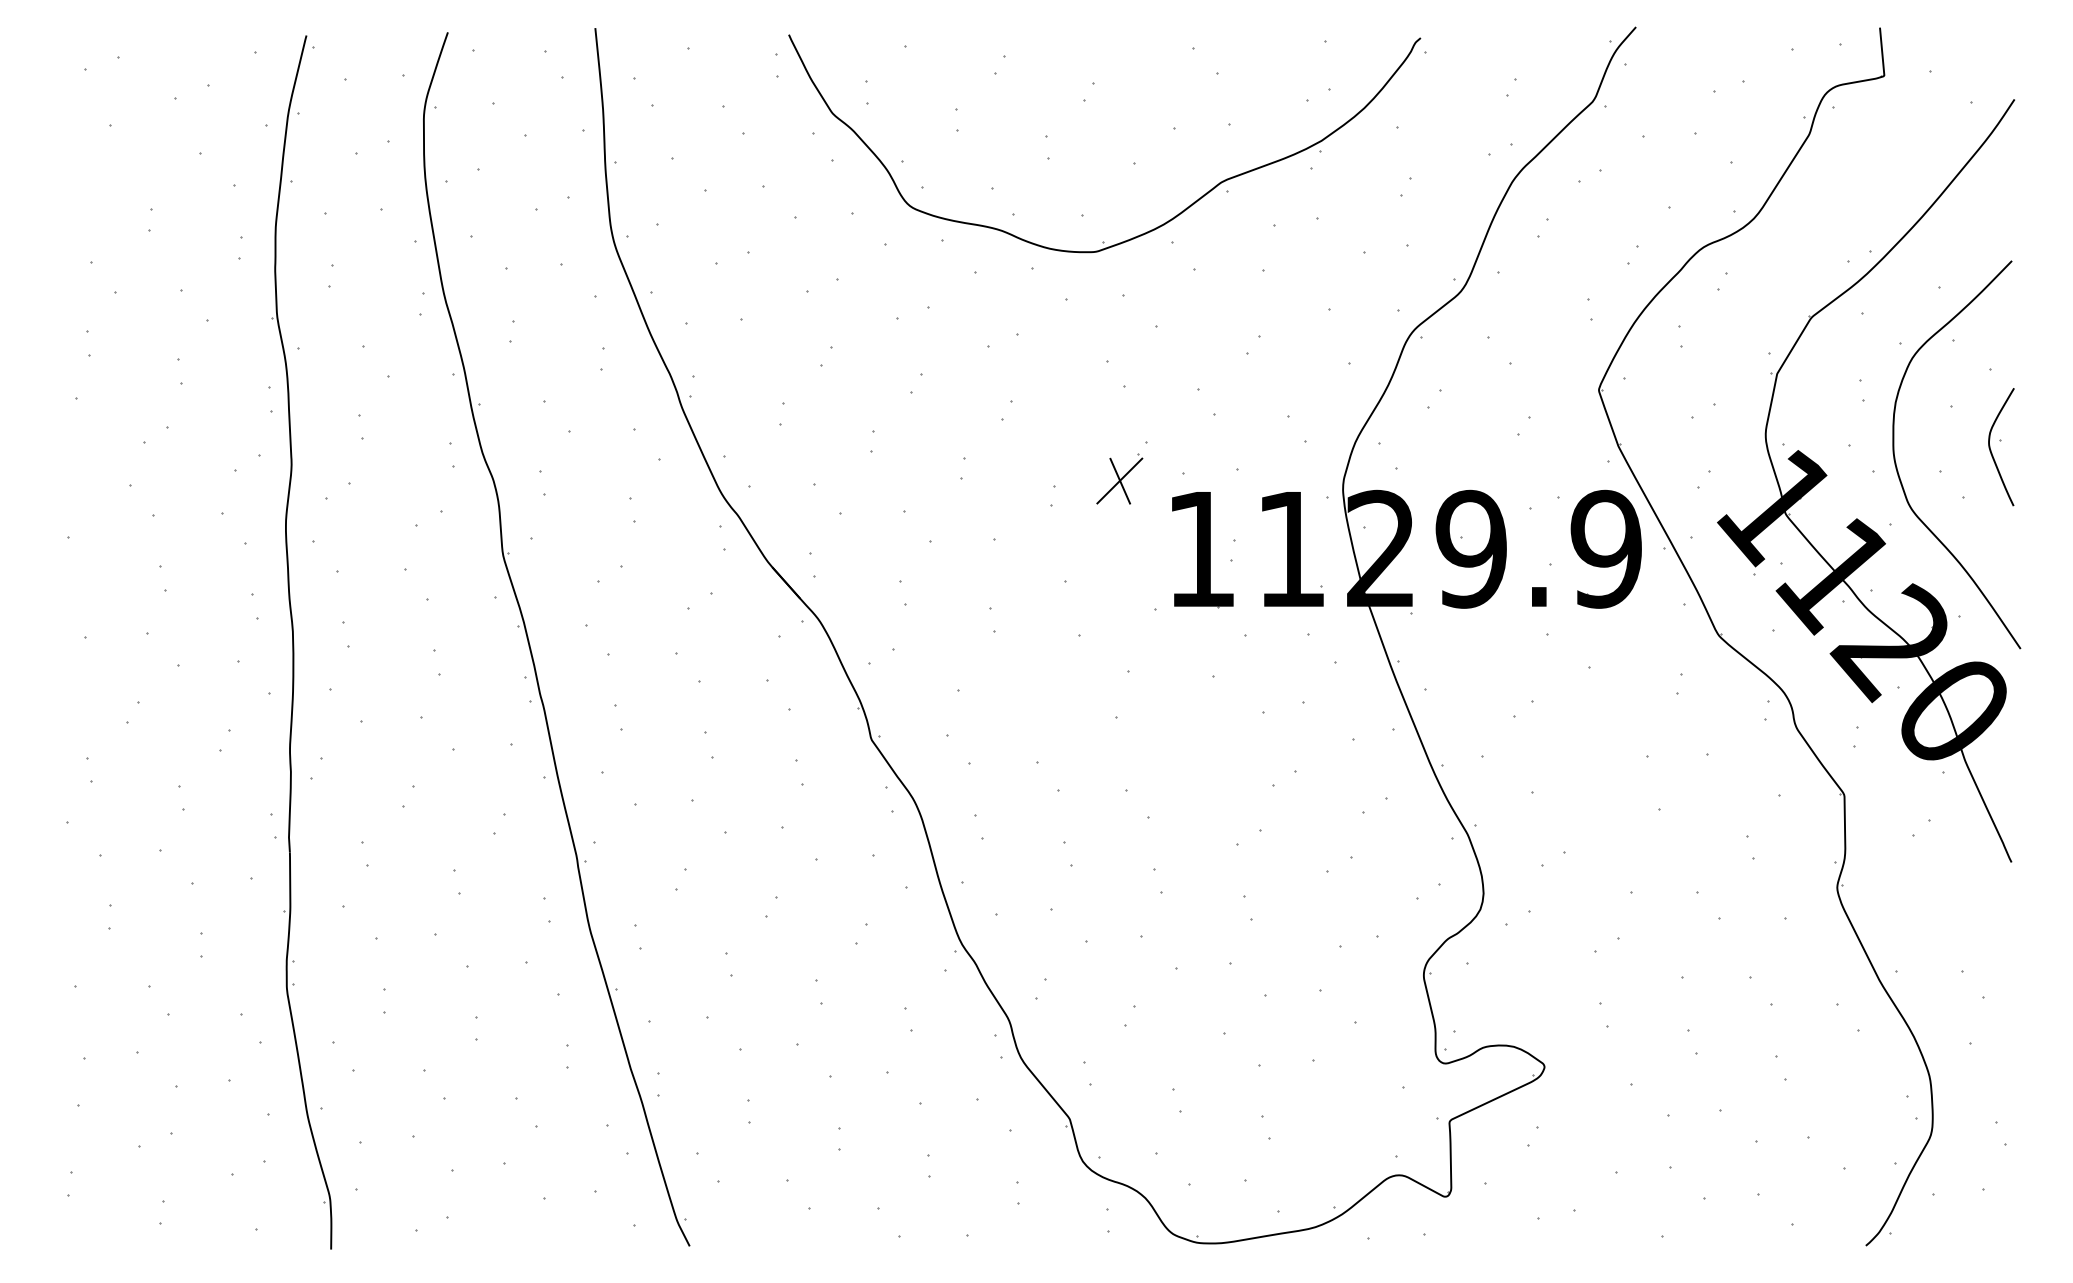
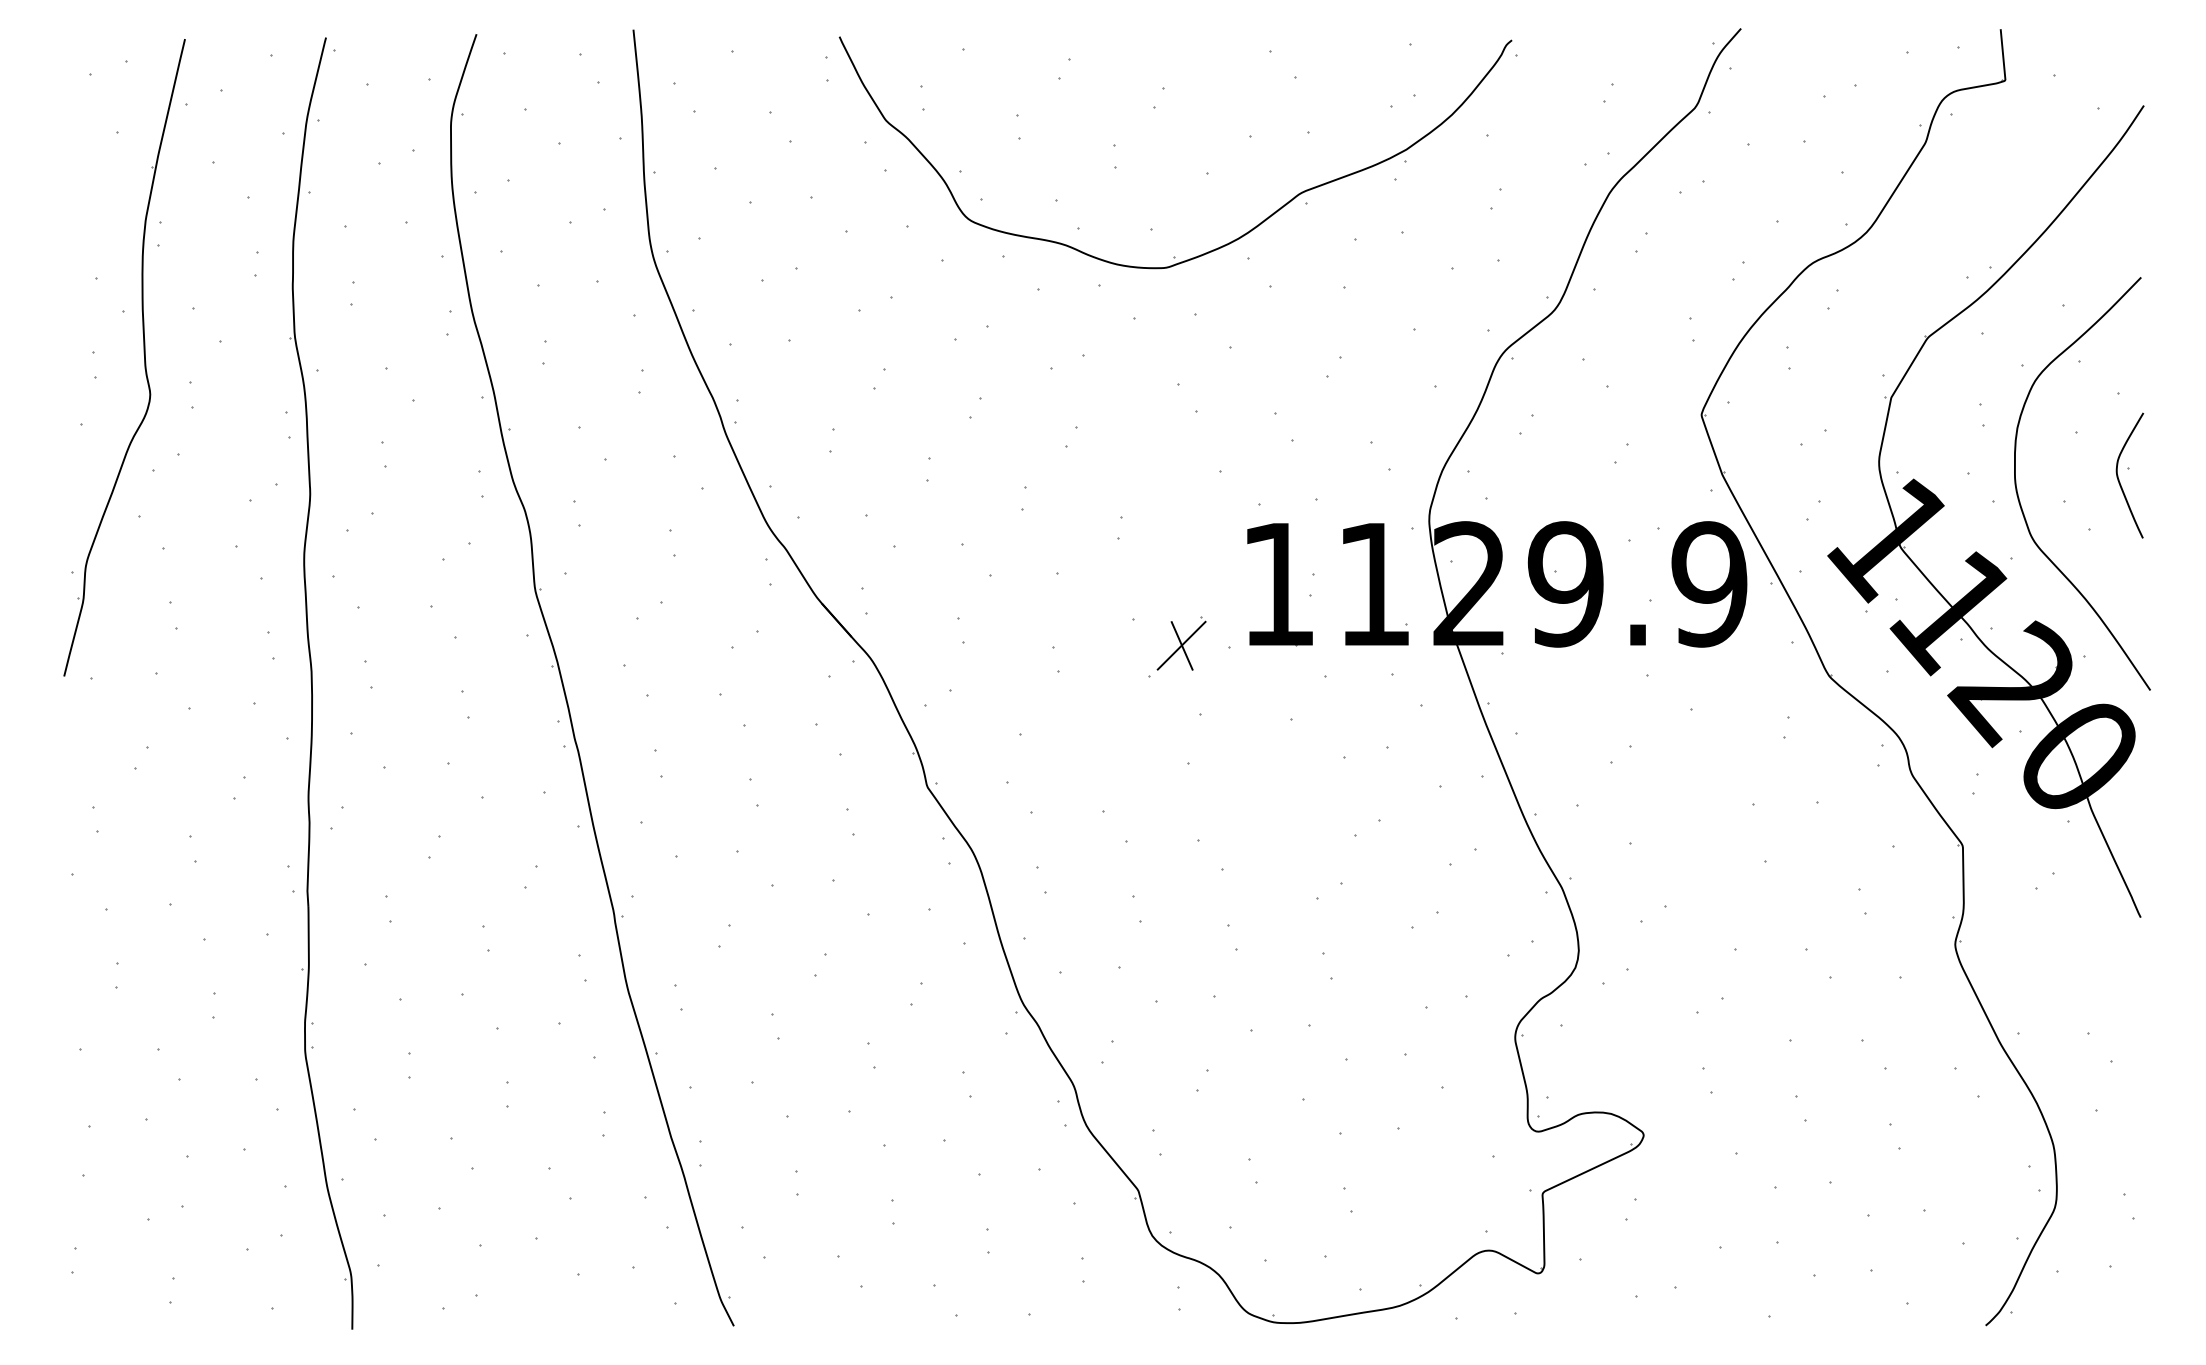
part: (134, 333) -> (143, 354), added
part: (1119, 478) -> (1181, 643), moved

